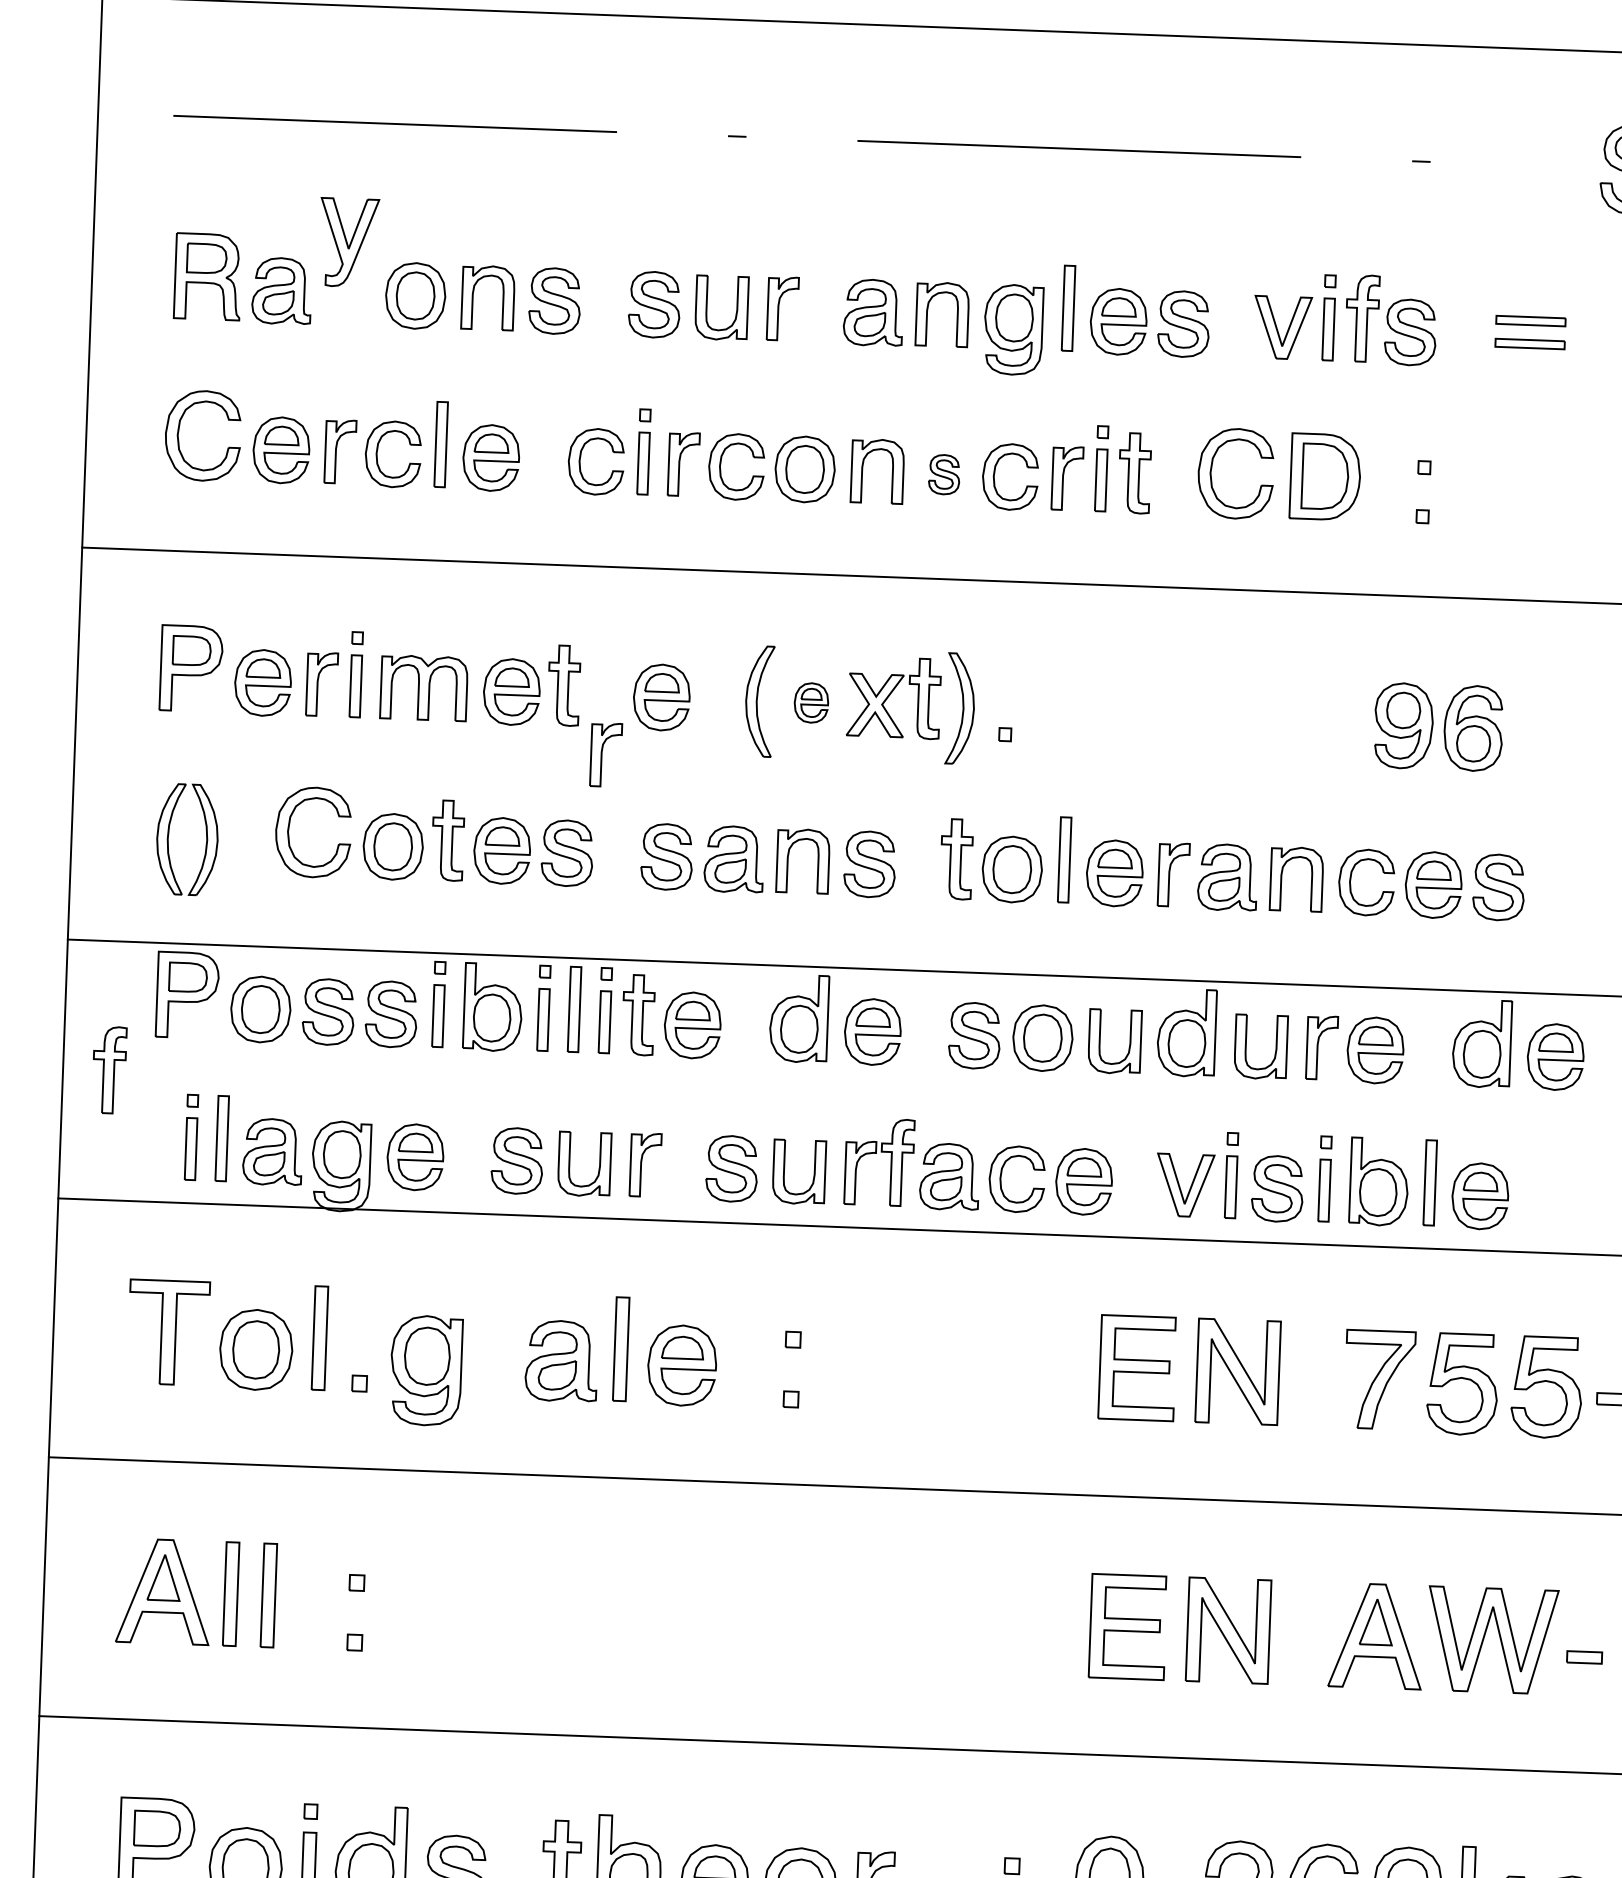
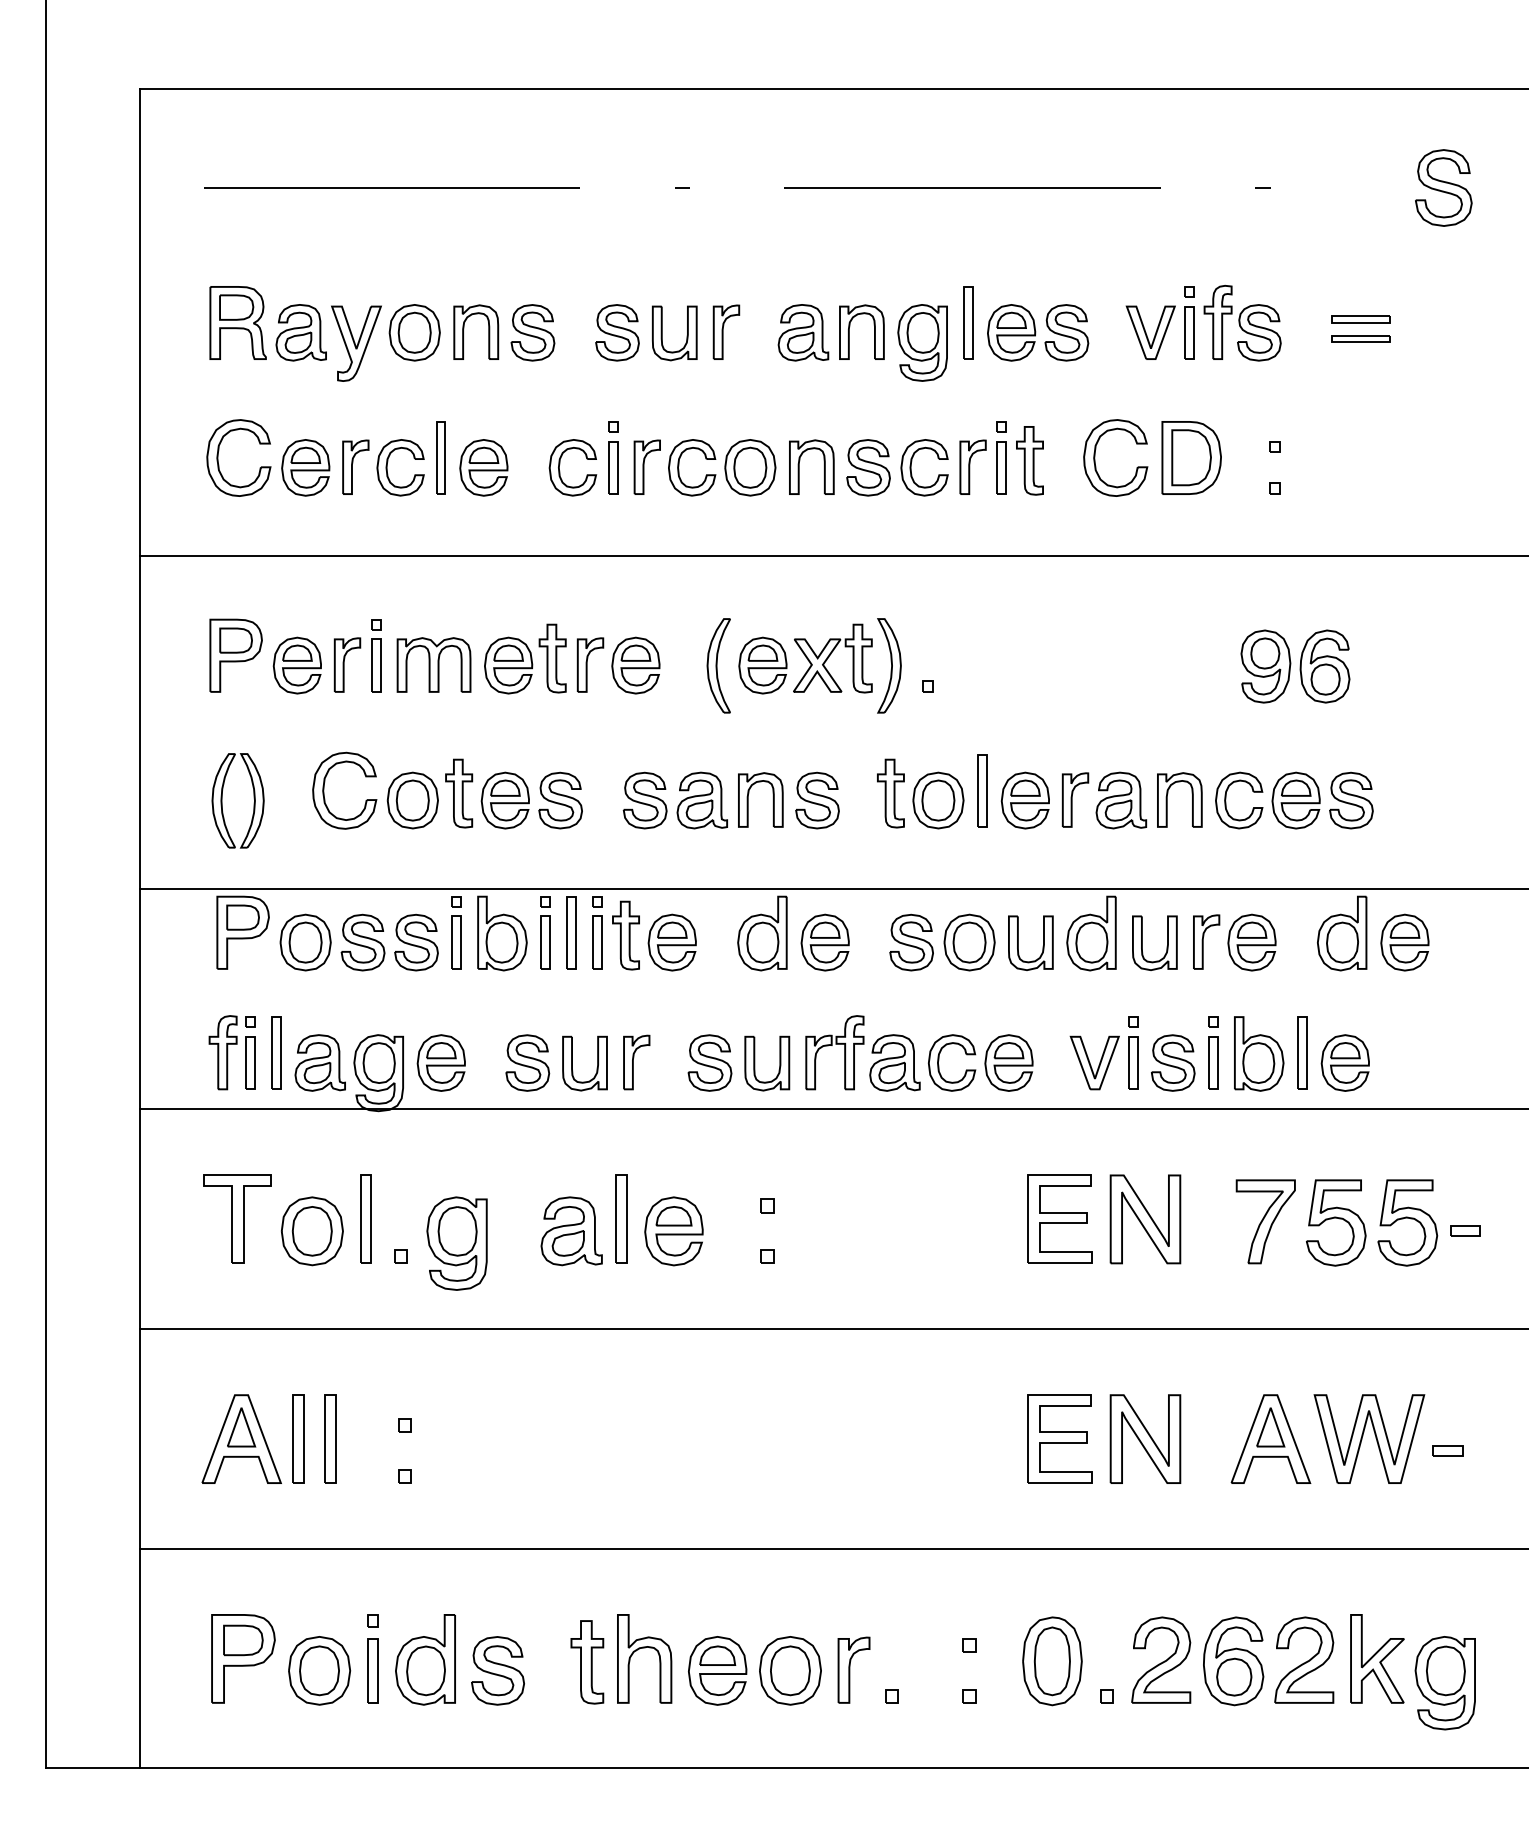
part: (348, 242) -> (356, 343), moved
part: (944, 474) -> (868, 467), size x1.67
part: (810, 702) -> (762, 665), size x1.67
part: (606, 754) -> (590, 664), moved
part: (108, 1069) -> (222, 1052), moved

